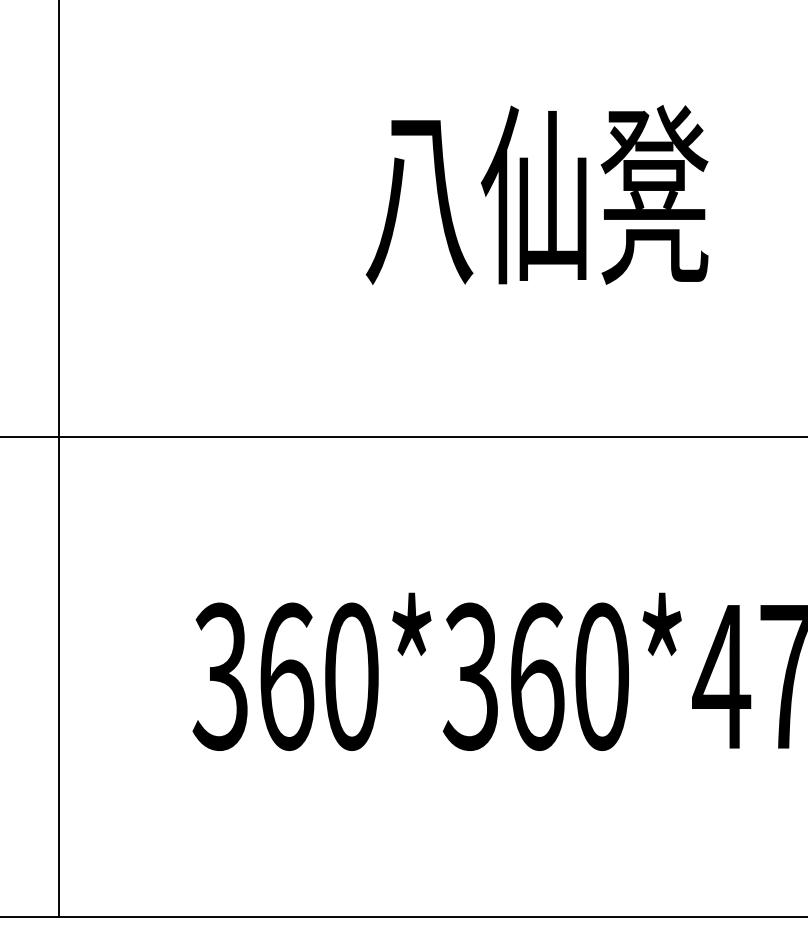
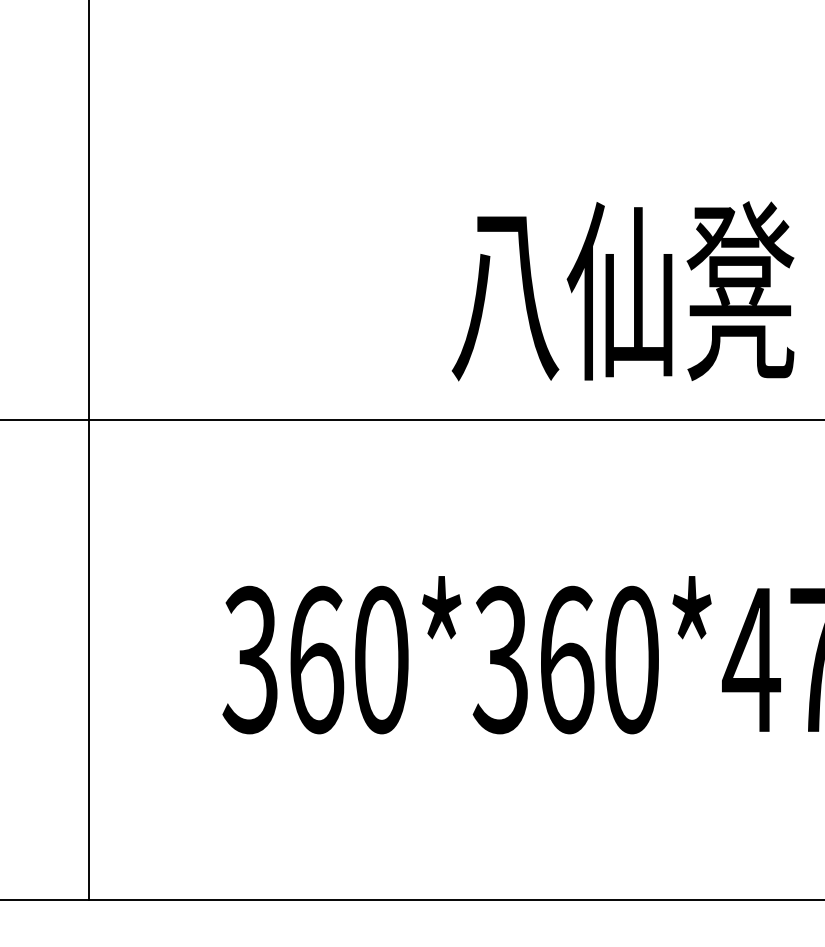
text: (536, 195) -> (622, 291), moved

